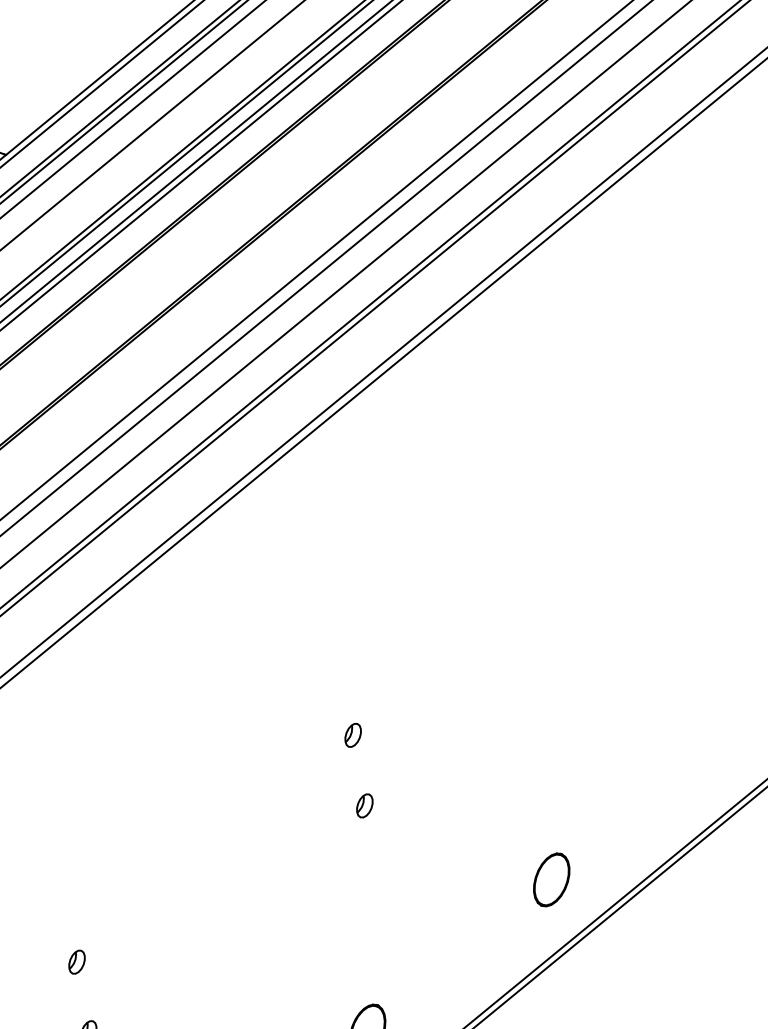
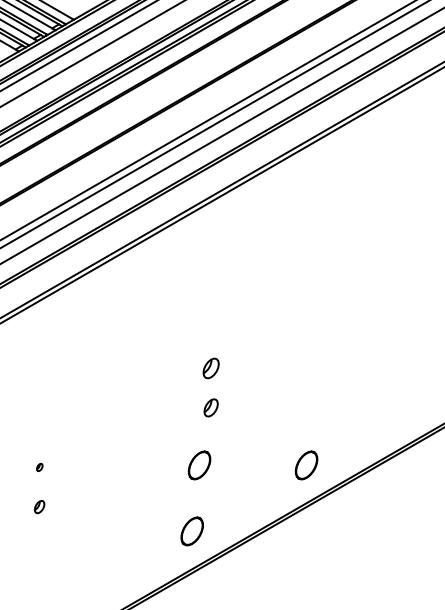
part: (352, 735) -> (210, 368), size x1.6
part: (363, 806) -> (210, 408), size x1.4
part: (361, 911) -> (199, 465), added
part: (76, 962) -> (39, 467), size x0.6

